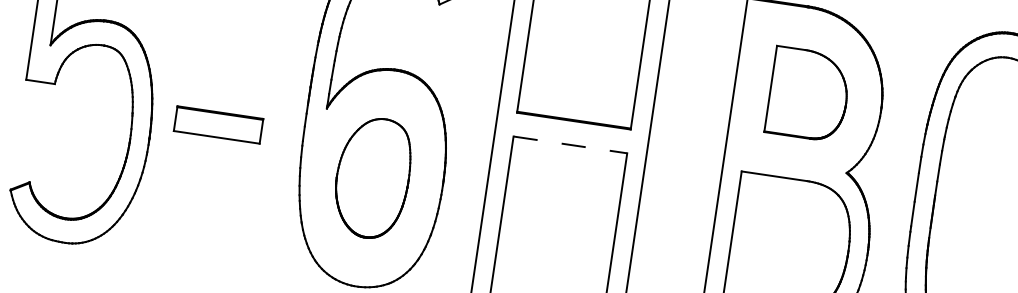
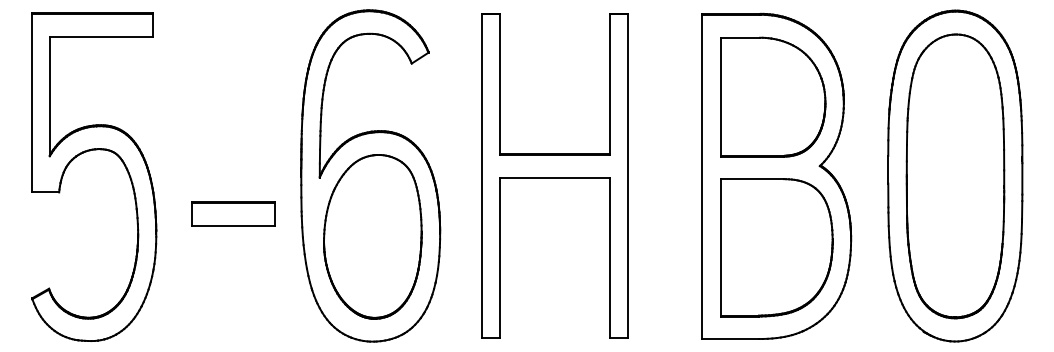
part: (809, 93) -> (773, 96), size x1.43
part: (218, 124) -> (233, 213), moved
line: (569, 144) -> (554, 177), dashed -> solid
part: (372, 177) -> (372, 236), size x1.43

